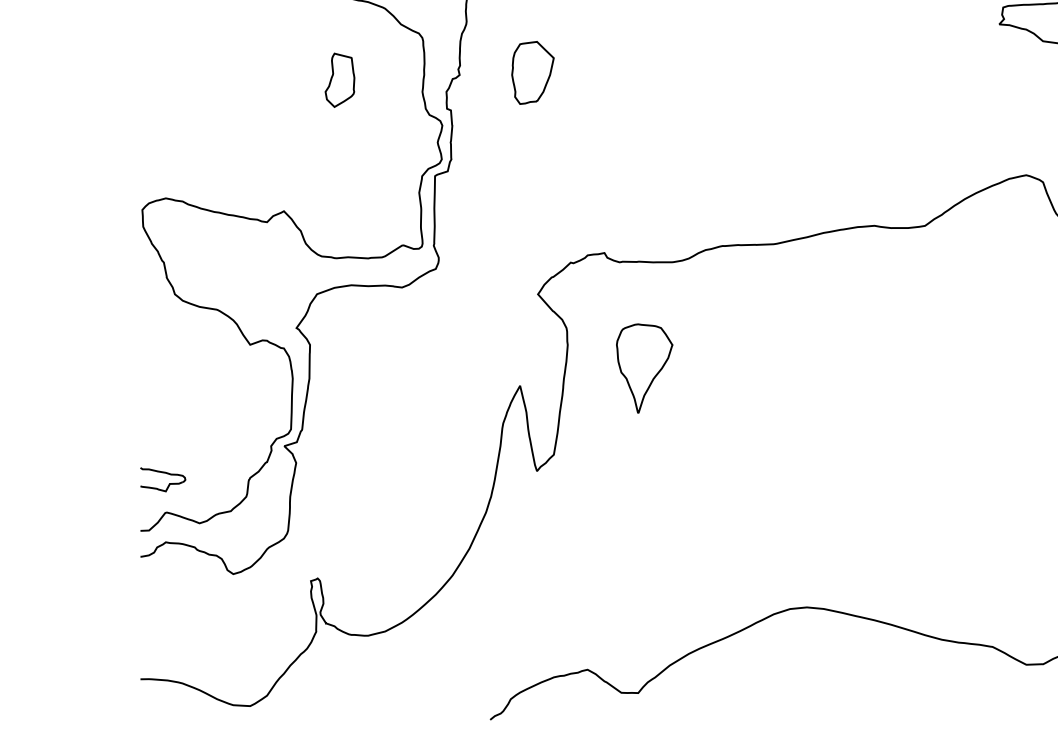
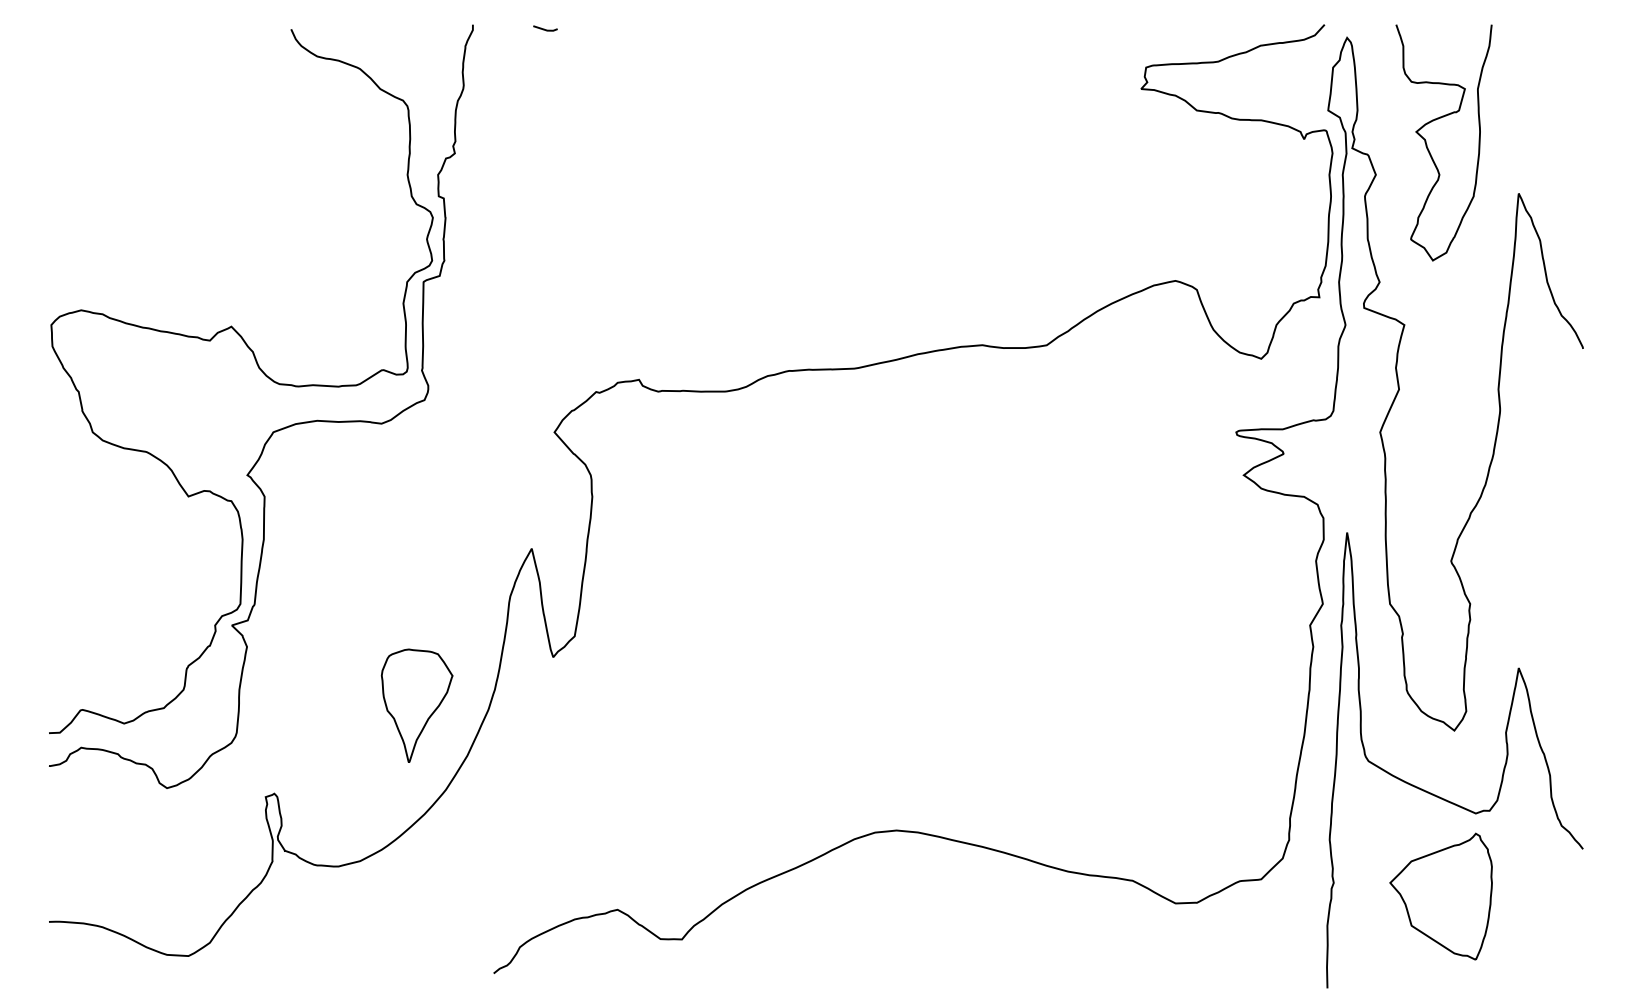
part: (532, 72) -> (547, 150), removed
part: (339, 80) -> (302, 160), removed
part: (644, 368) -> (416, 705), moved
part: (165, 473) -> (80, 660), removed

